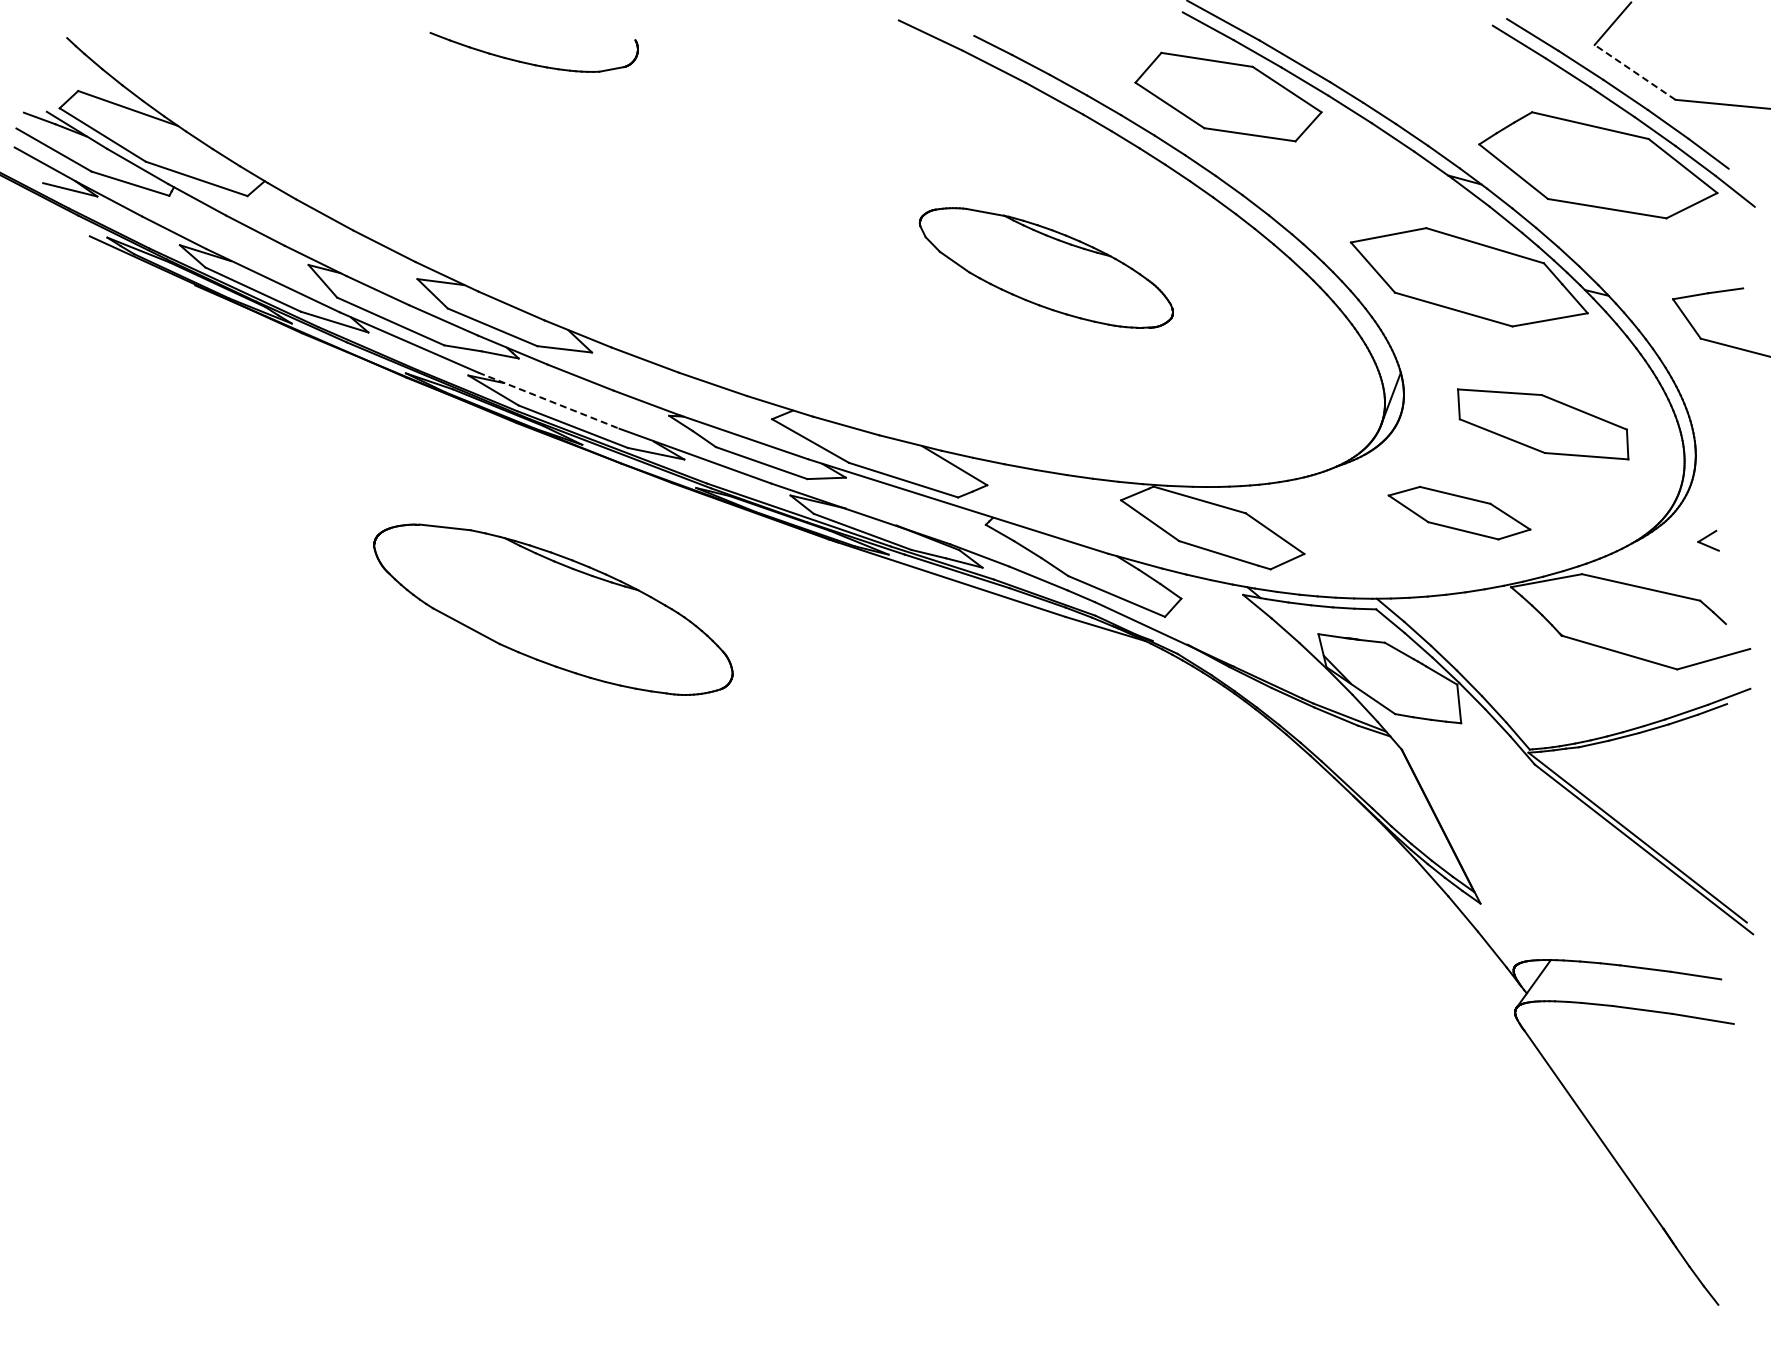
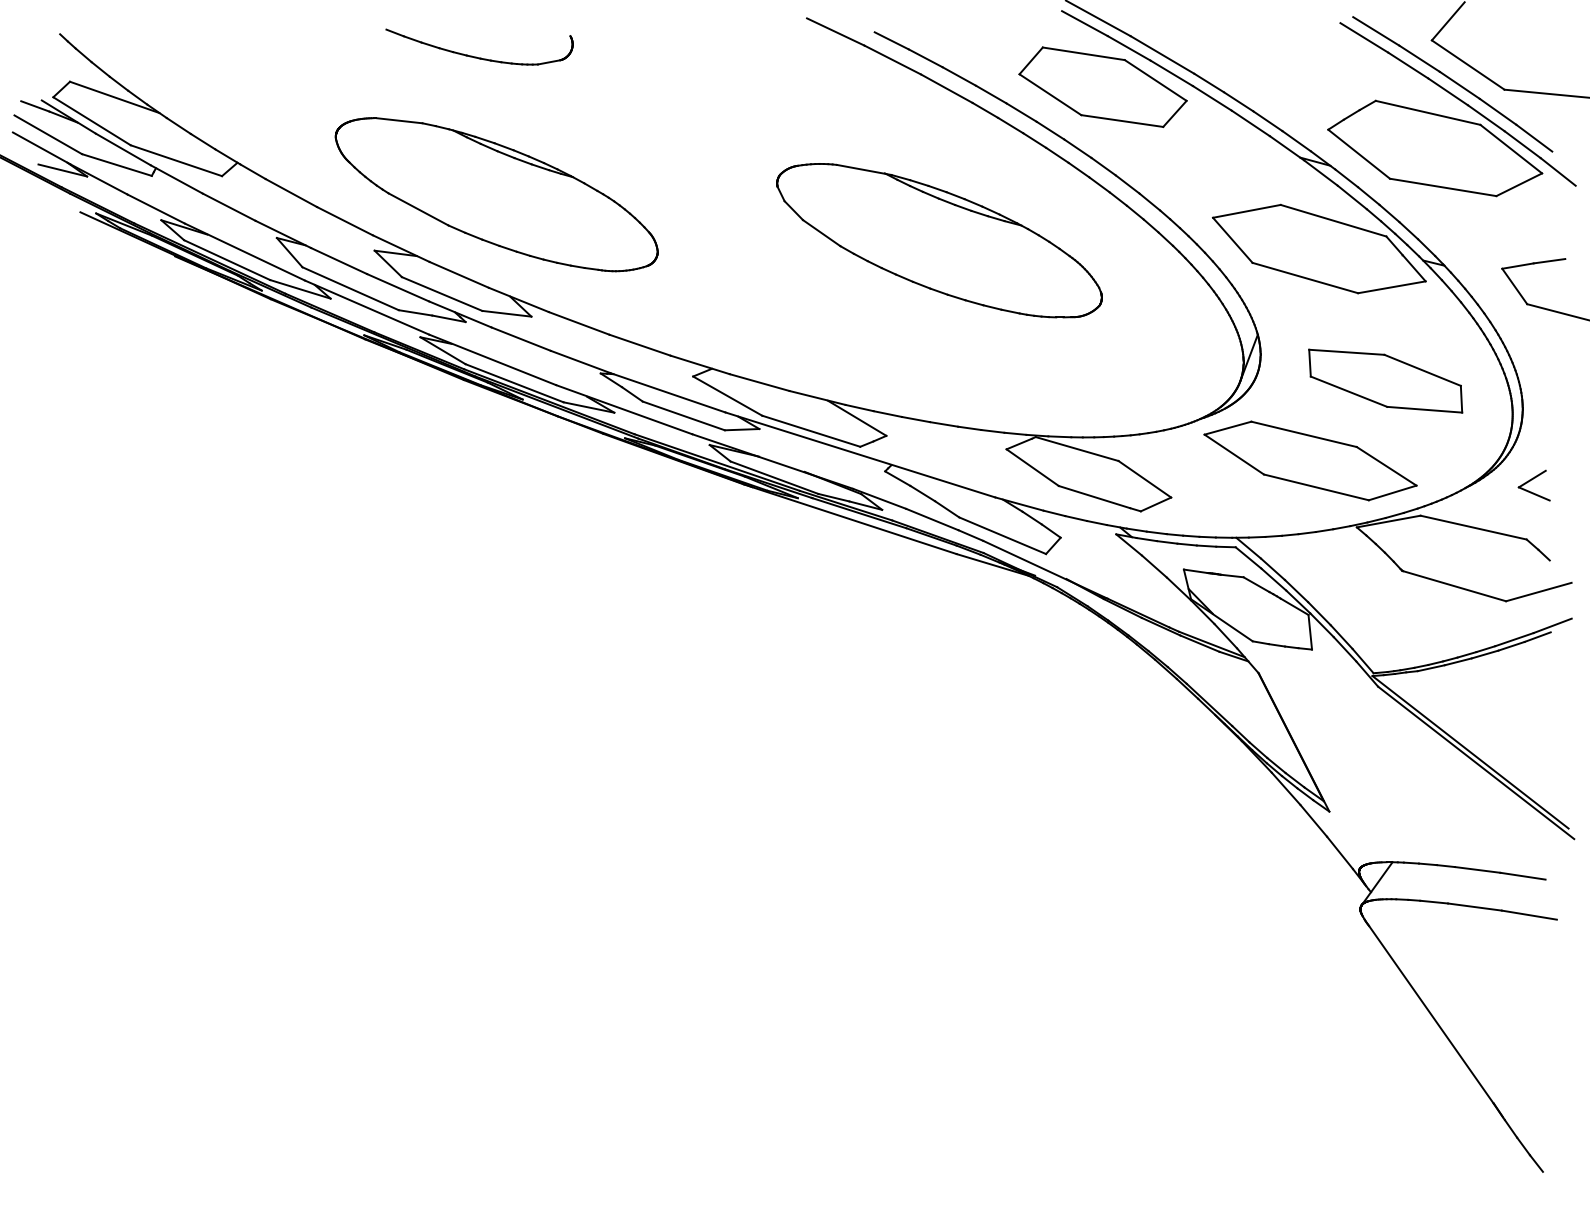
line: (1635, 72) -> (1468, 65), dashed -> solid
part: (1046, 267) -> (939, 240), size x1.43
line: (549, 400) -> (493, 359), dashed -> solid
part: (1459, 512) -> (1310, 460), size x1.67
part: (1708, 540) -> (1534, 485), size x1.67
part: (553, 609) -> (496, 194), moved

